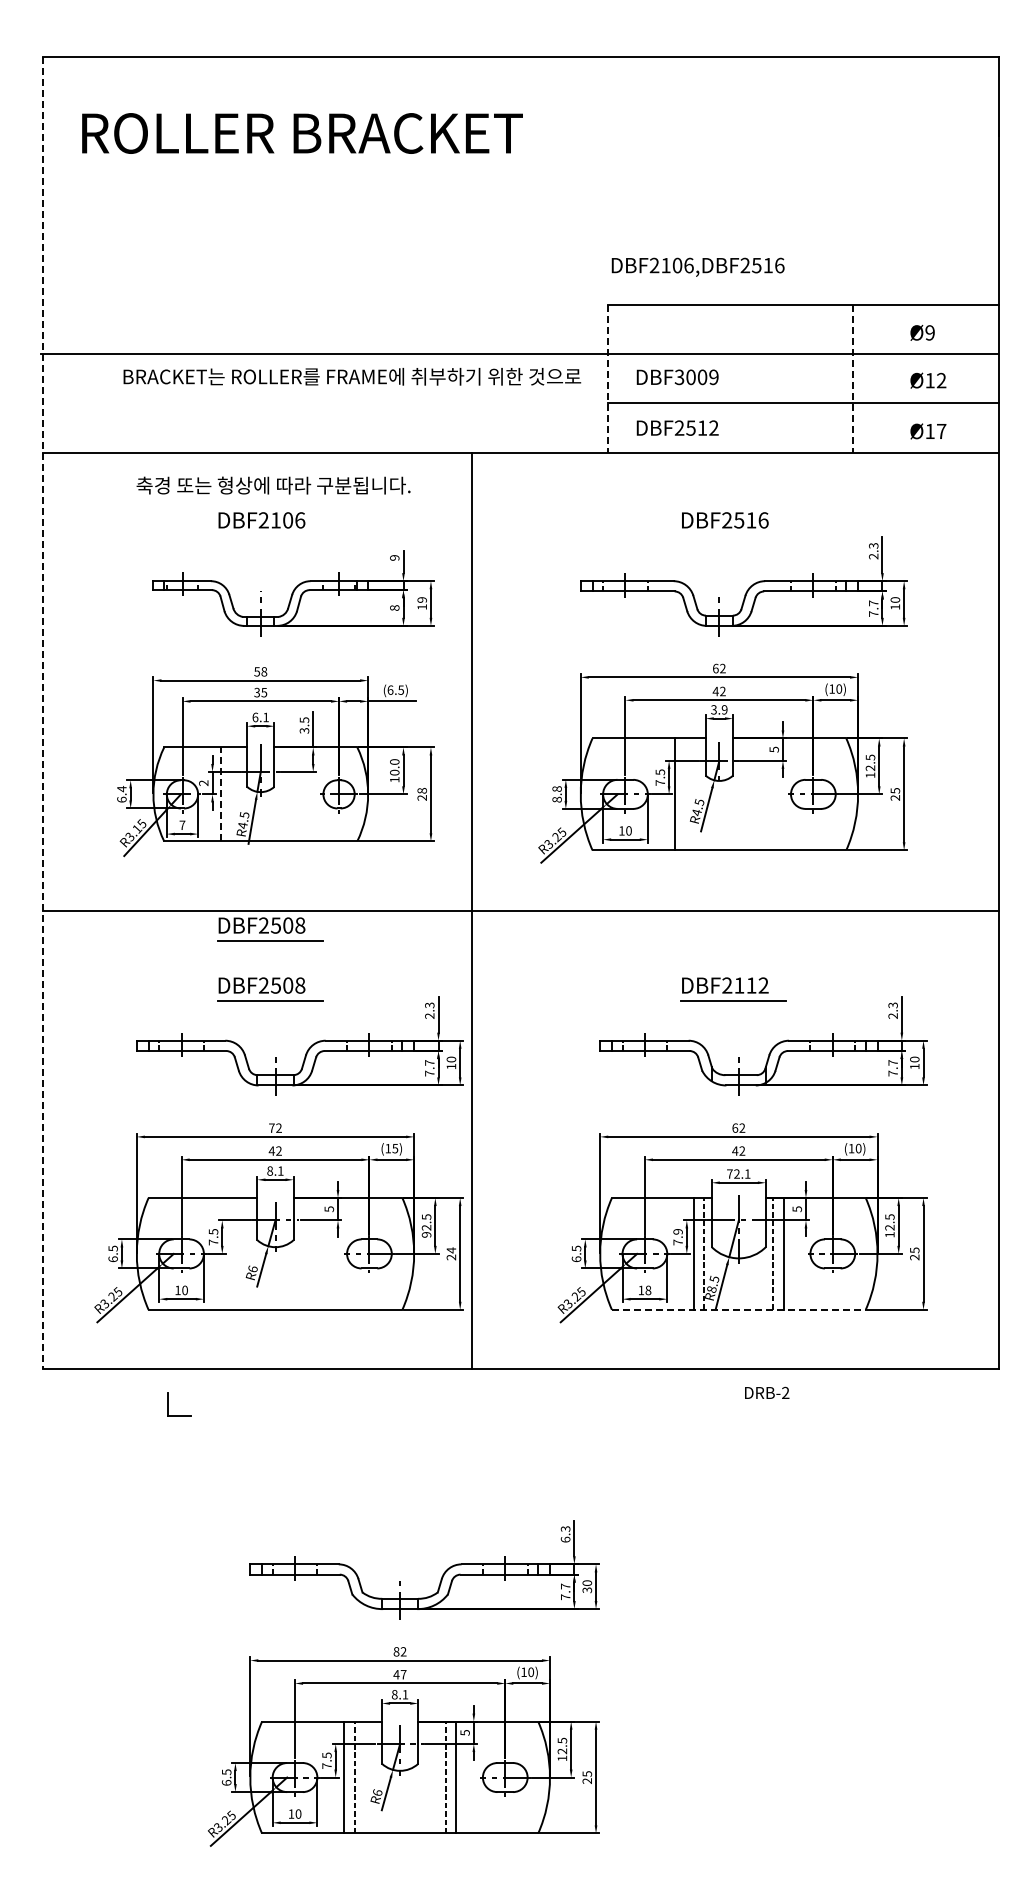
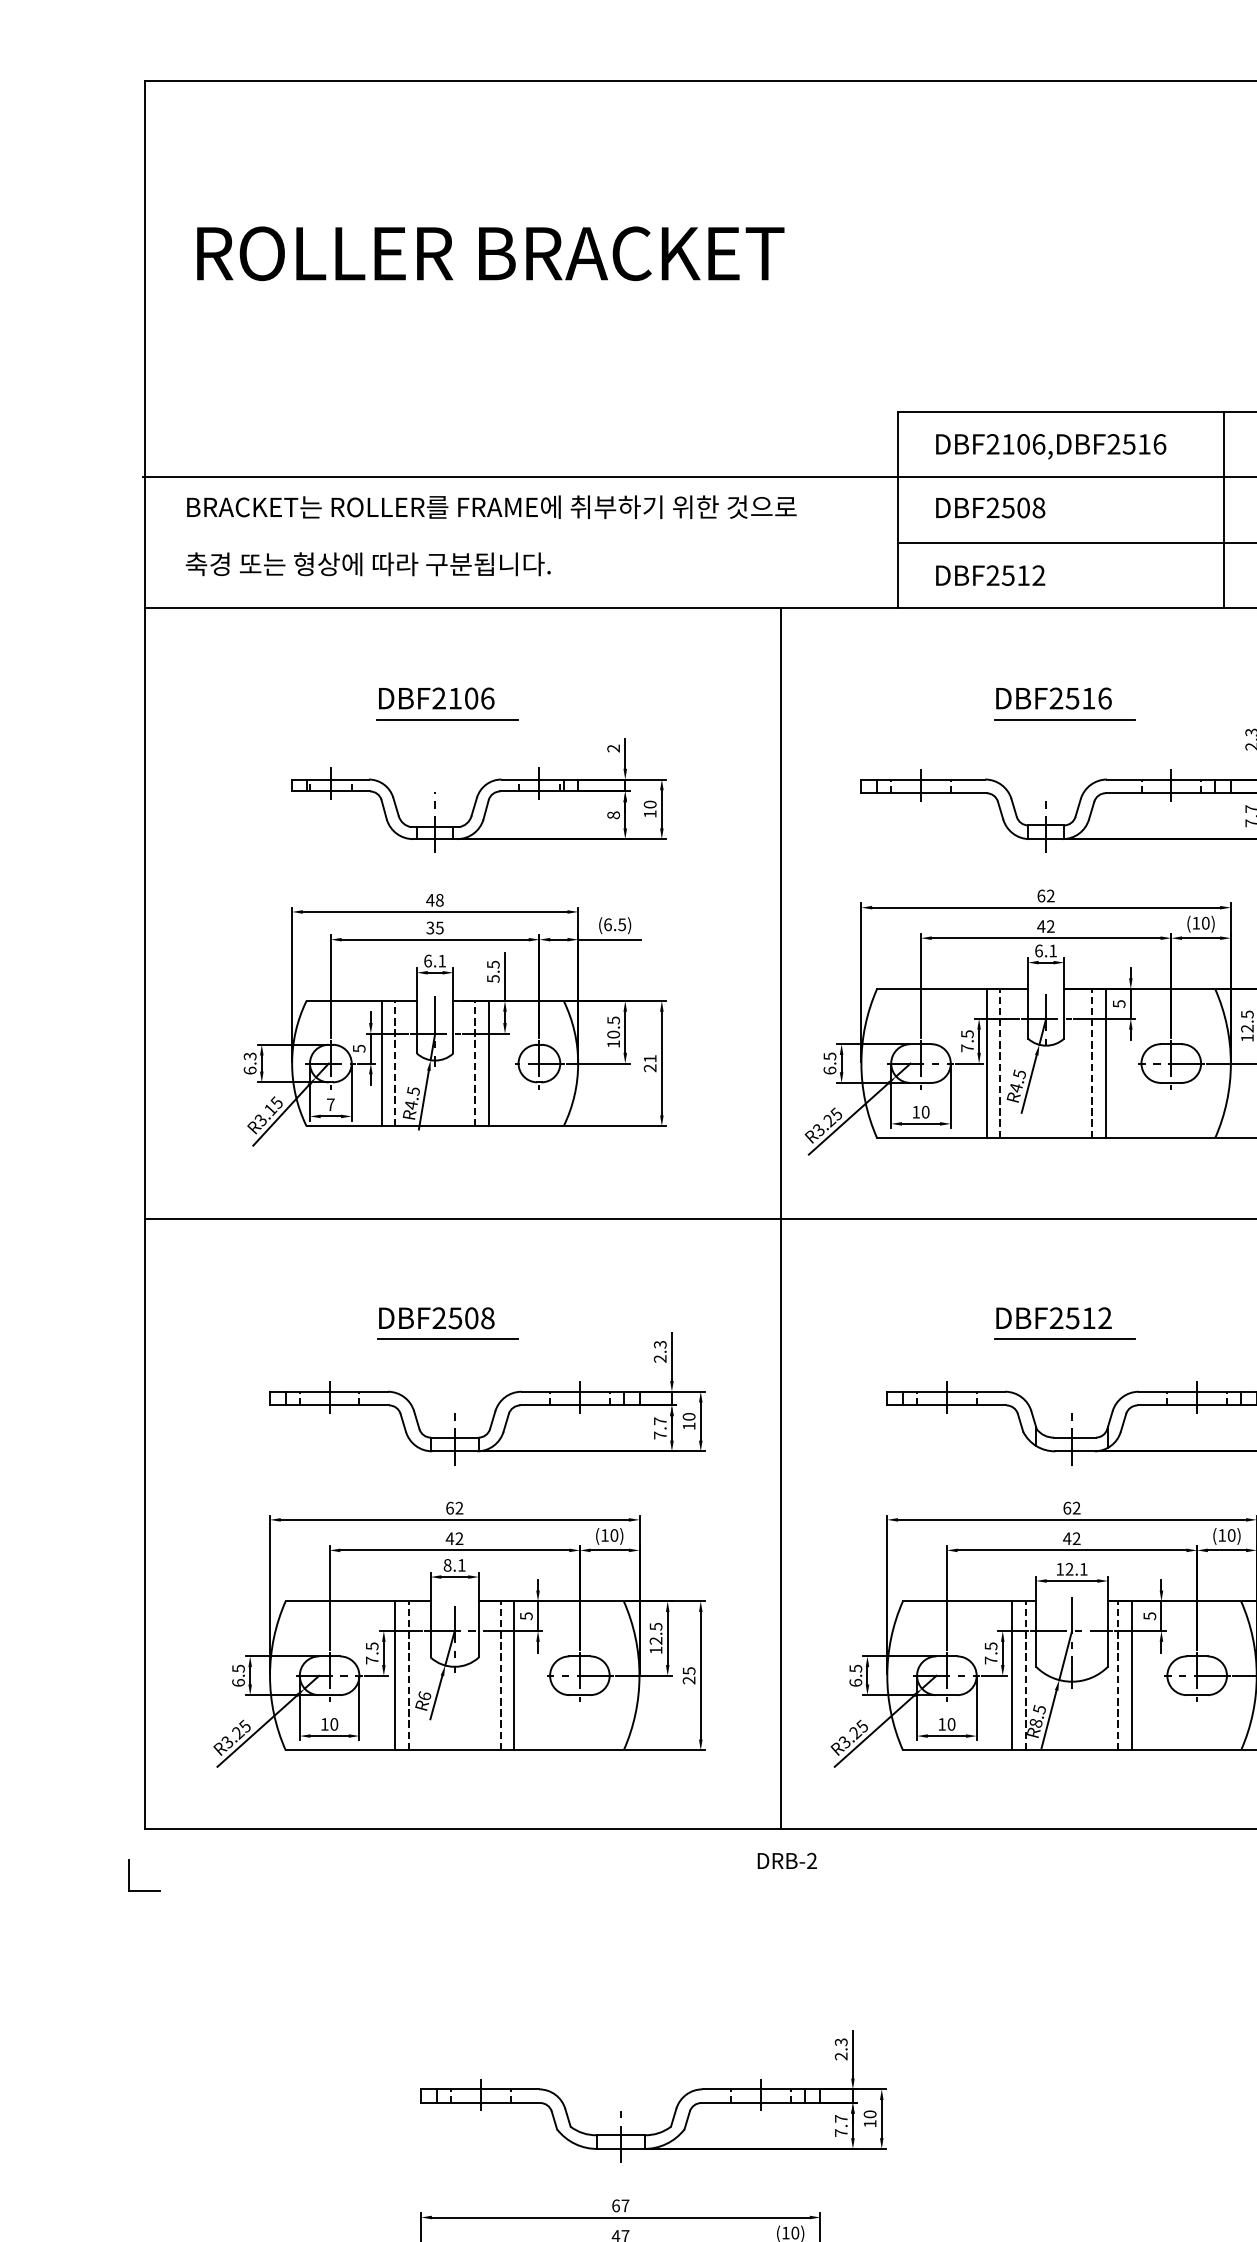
text: (302, 133) -> (490, 253), moved
text: (697, 266) -> (1050, 445), moved
text: (352, 376) -> (492, 506), moved
text: (696, 377) -> (1015, 508), DBF3009 -> DBF2508
line: (607, 378) -> (897, 509), dashed -> solid
line: (852, 378) -> (1223, 509), dashed -> solid
text: (273, 485) -> (368, 564), moved
line: (269, 536) -> (446, 720), added
line: (732, 536) -> (1063, 720), added
text: (394, 557) -> (613, 747), 9 -> 2
text: (421, 599) -> (649, 803), 19 -> 10
text: (257, 671) -> (430, 899), 58 -> 48
text: (719, 709) -> (1046, 950), 3.9 -> 6.1
line: (42, 713) -> (144, 955), dashed -> solid
text: (303, 730) -> (492, 978), 3.5 -> 5.5
text: (394, 761) -> (613, 1019), 10.0 -> 10.5
text: (203, 783) -> (358, 1049), 2 -> 5
text: (121, 789) -> (249, 1057), 6.4 -> 6.3
text: (421, 790) -> (649, 1058), 28 -> 21
line: (220, 794) -> (381, 1063), dashed -> solid
line: (230, 794) -> (394, 1063), added
line: (290, 794) -> (474, 1063), added
line: (301, 794) -> (489, 1063), added
text: (556, 794) -> (829, 1063), 8.8 -> 6.5
line: (684, 794) -> (999, 1063), added
line: (753, 794) -> (1091, 1063), added
line: (764, 794) -> (1106, 1063), added
line: (472, 910) -> (781, 1218), moved
part: (270, 929) -> (448, 1243), removed
text: (739, 985) -> (1072, 1318), DBF2112 -> DBF2512
text: (271, 1127) -> (449, 1507), 72 -> 62
text: (395, 1148) -> (614, 1535), (15) -> (10)
text: (729, 1173) -> (1059, 1568), 72.1 -> 12.1
text: (677, 1231) -> (990, 1645), 7.9 -> 7.5
text: (426, 1234) -> (655, 1649), 92.5 -> 12.5
text: (451, 1250) -> (689, 1671), 24 -> 25
line: (230, 1253) -> (394, 1675), added
line: (241, 1253) -> (409, 1675), added
line: (309, 1253) -> (500, 1675), added
line: (320, 1253) -> (514, 1675), added
text: (648, 1290) -> (951, 1724), 18 -> 10
line: (738, 1309) -> (1071, 1749), dashed -> solid
text: (767, 1392) -> (787, 1860), moved
part: (168, 1404) -> (129, 1876), moved
text: (565, 1539) -> (841, 2056), 6.3 -> 2.3
text: (587, 1590) -> (870, 2124), 30 -> 10
text: (399, 1651) -> (619, 2205), 82 -> 67

